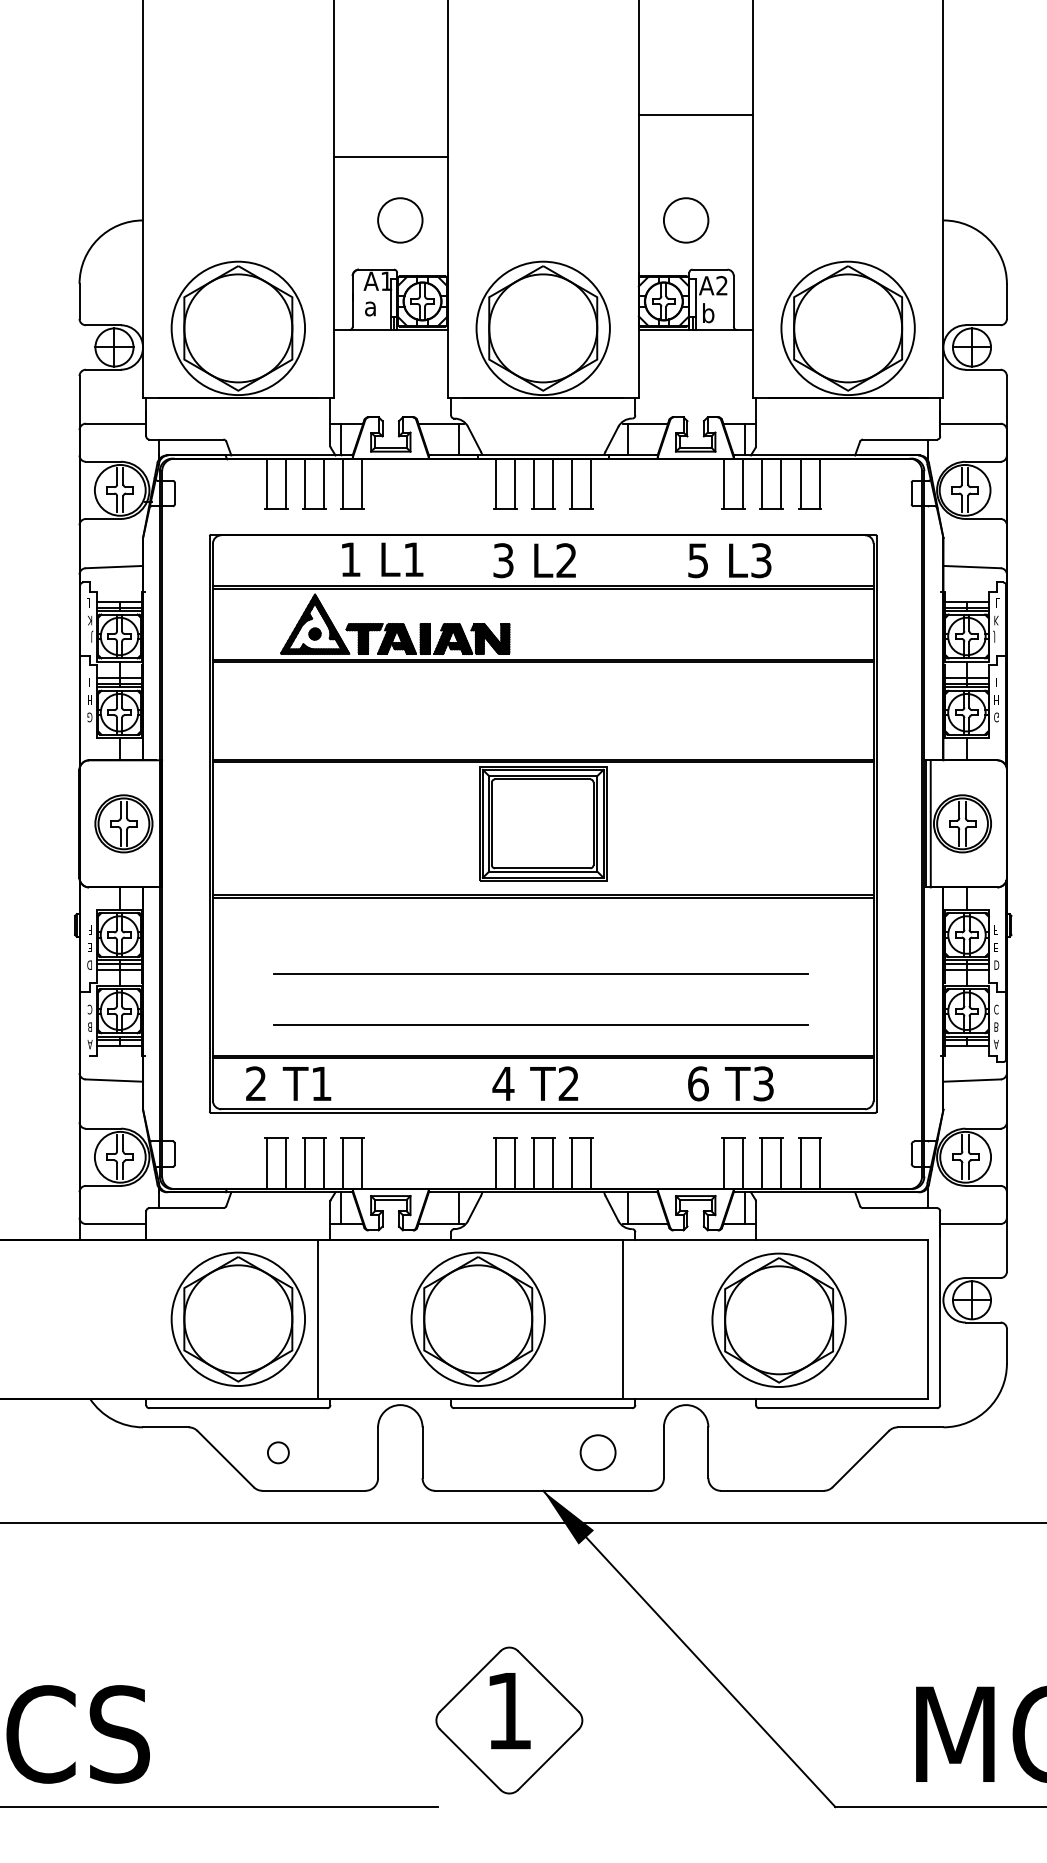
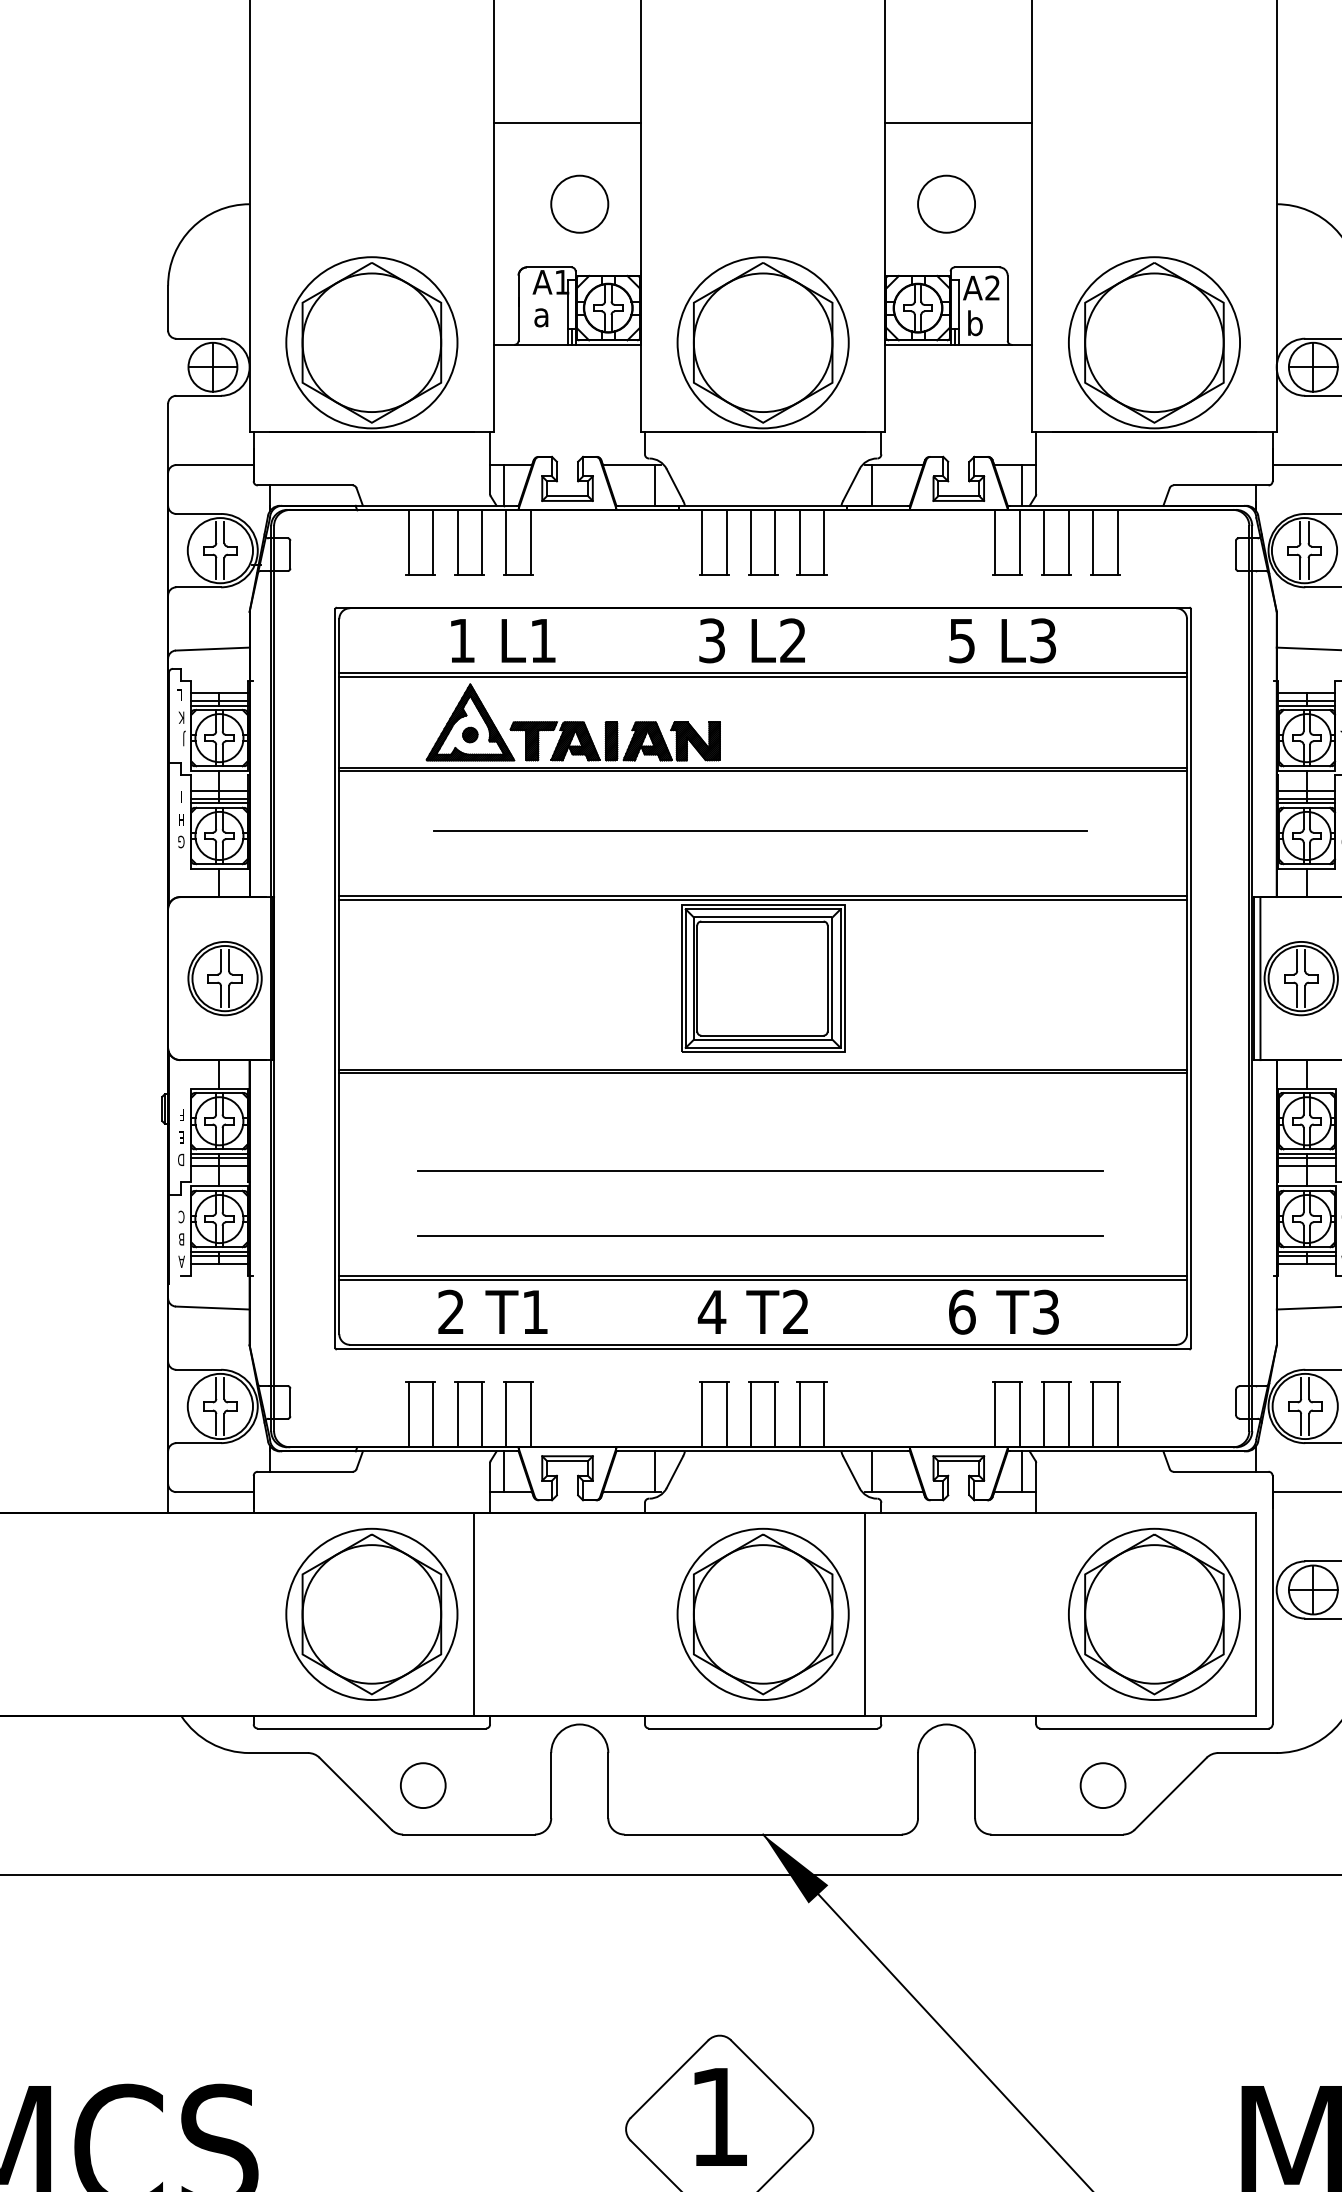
line: (695, 114) -> (958, 122), moved
text: (382, 559) -> (502, 640), moved
line: (541, 708) -> (760, 830), added
text: (288, 1083) -> (492, 1311), moved
part: (477, 1318) -> (762, 1613), moved
part: (778, 1319) -> (1153, 1613), moved
circle: (278, 1452) -> (423, 1785), size x1.67
circle: (597, 1452) -> (1102, 1785), moved

